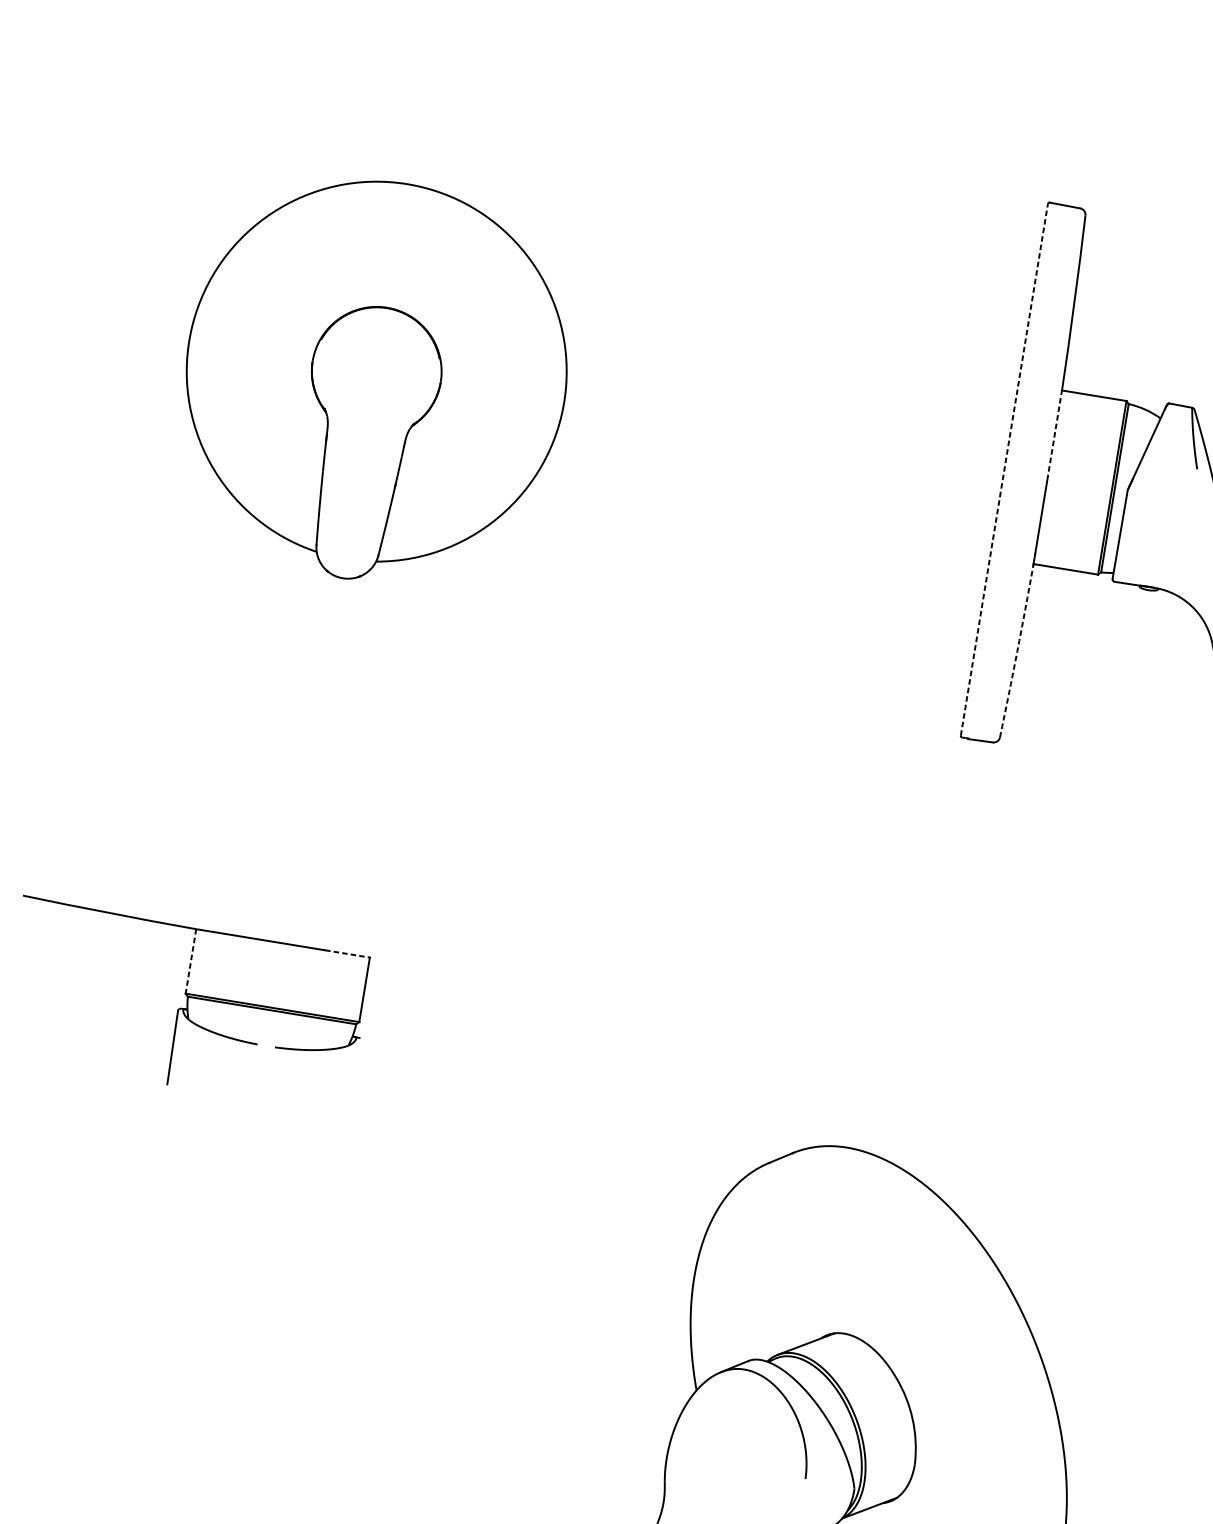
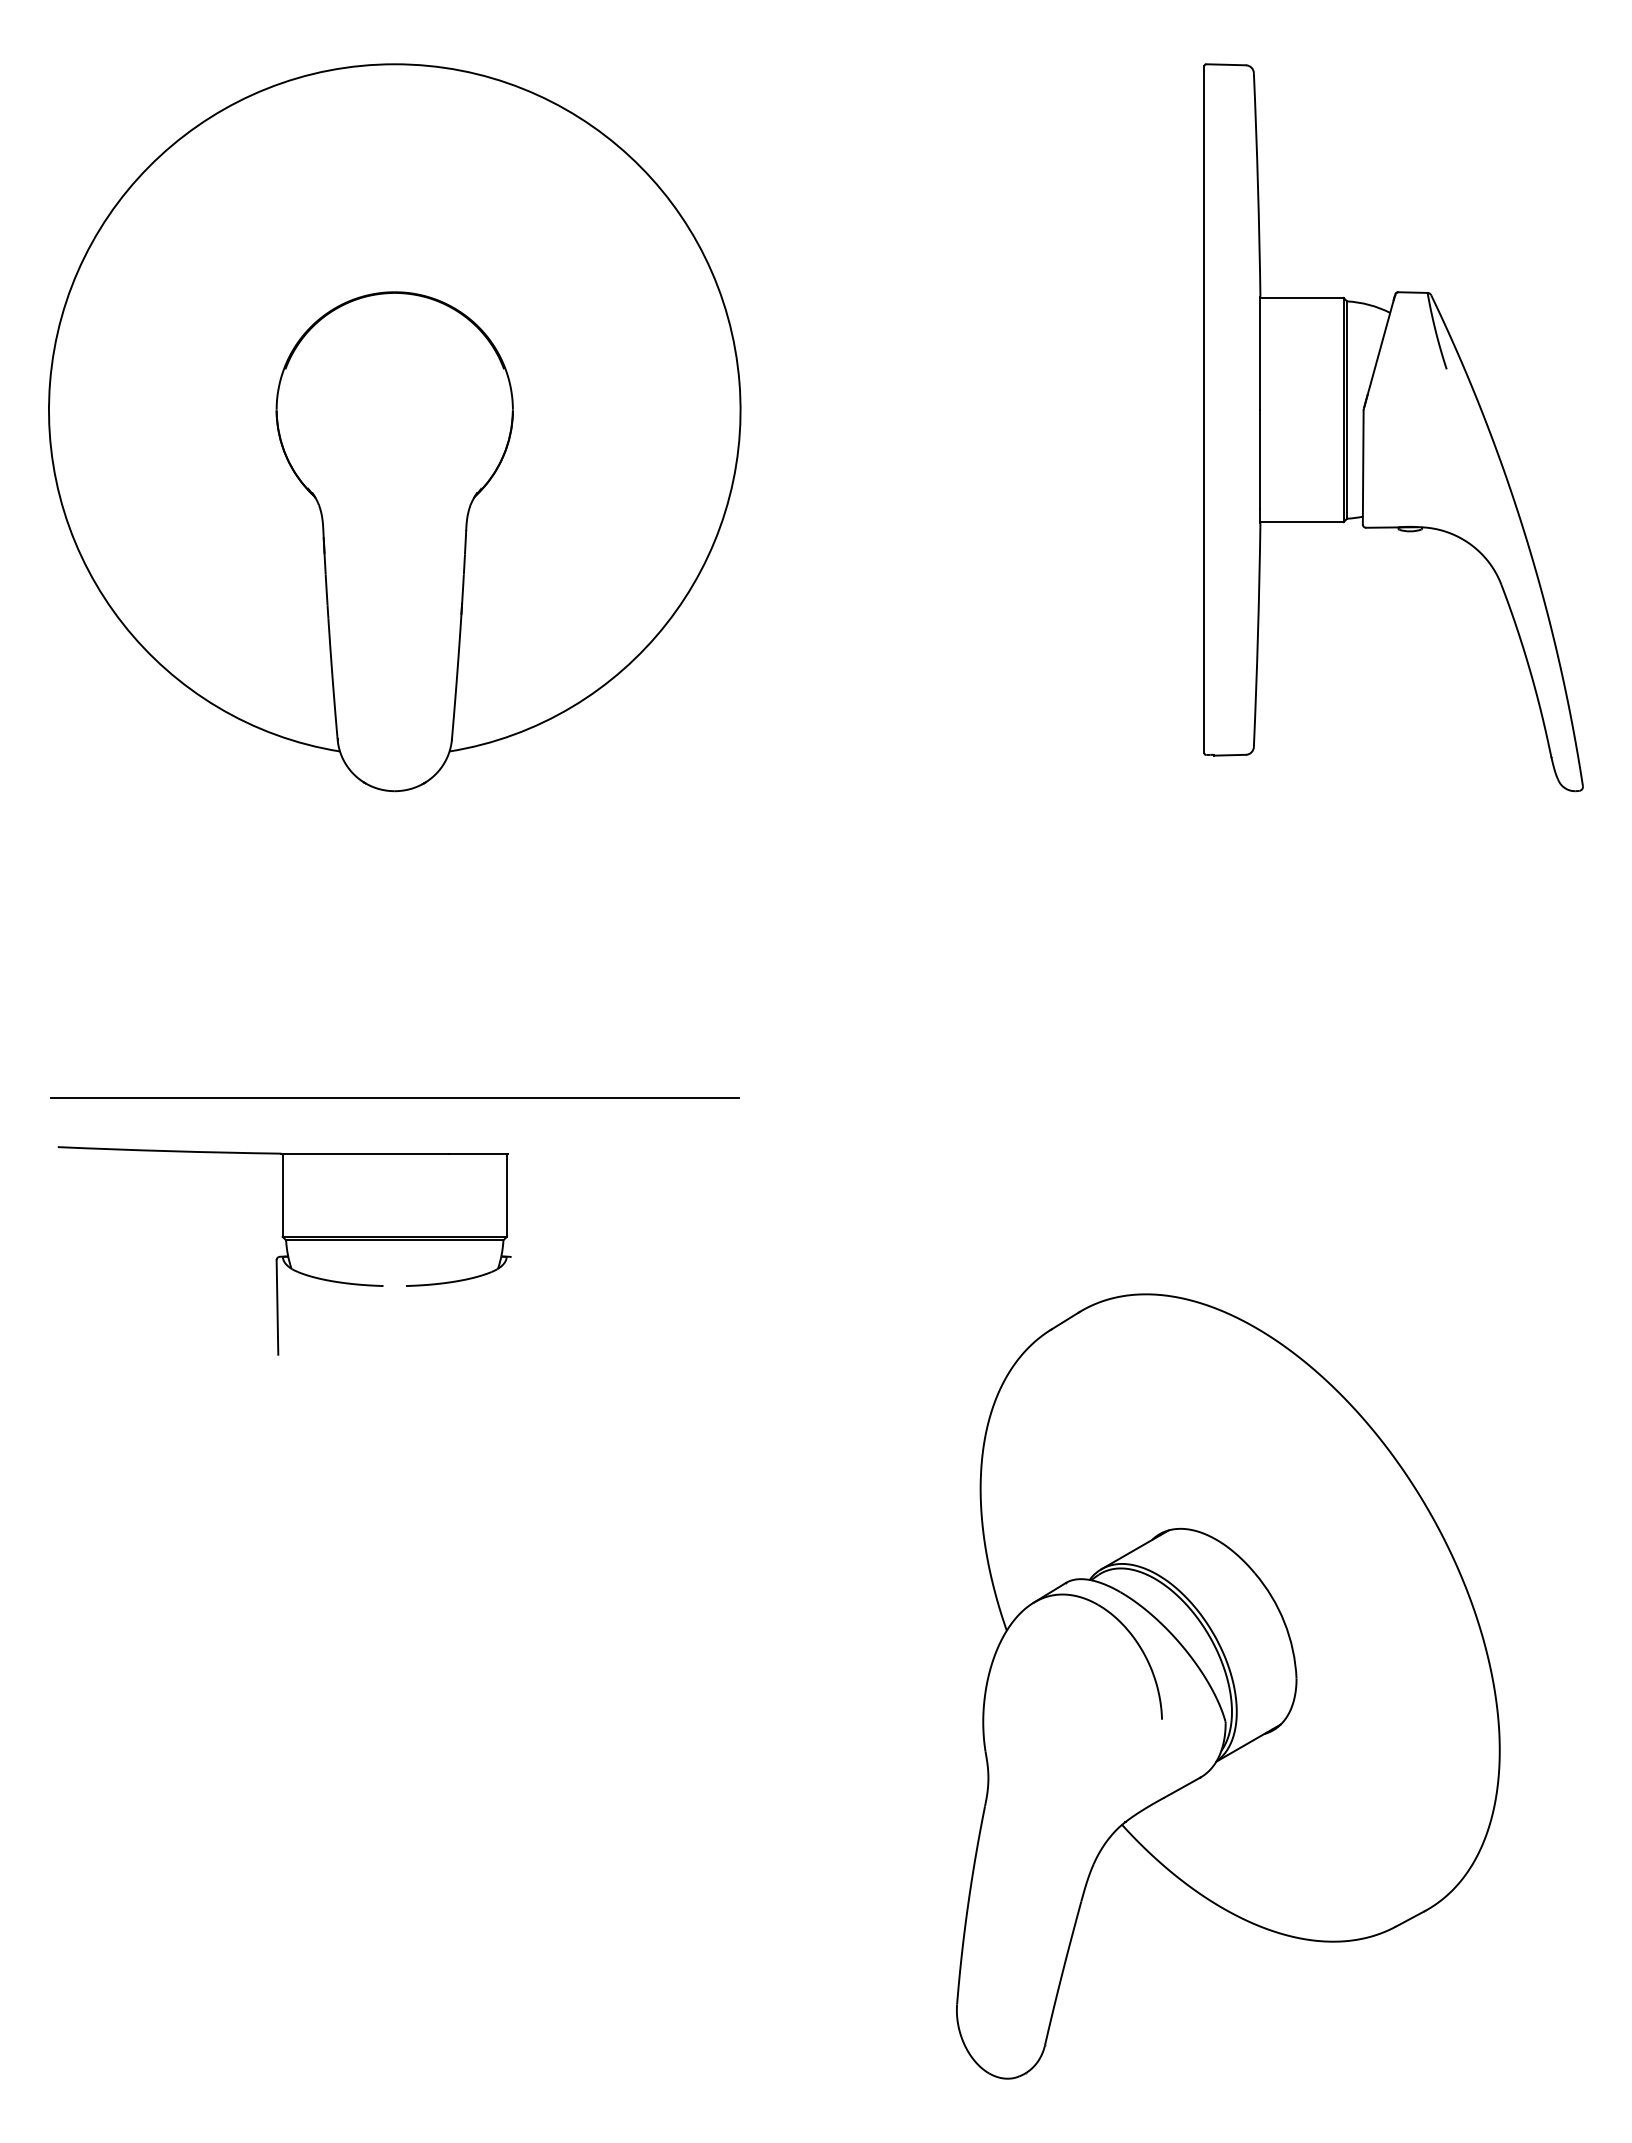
part: (374, 380) -> (394, 427), size x1.43
line: (1055, 433) -> (1260, 353), dashed -> solid
line: (1004, 469) -> (1204, 409), dashed -> solid
arc: (1016, 651) -> (1257, 635), dashed -> solid
line: (289, 899) -> (394, 1097), added
line: (348, 954) -> (479, 1153), dashed -> solid
line: (190, 961) -> (282, 1195), dashed -> solid

